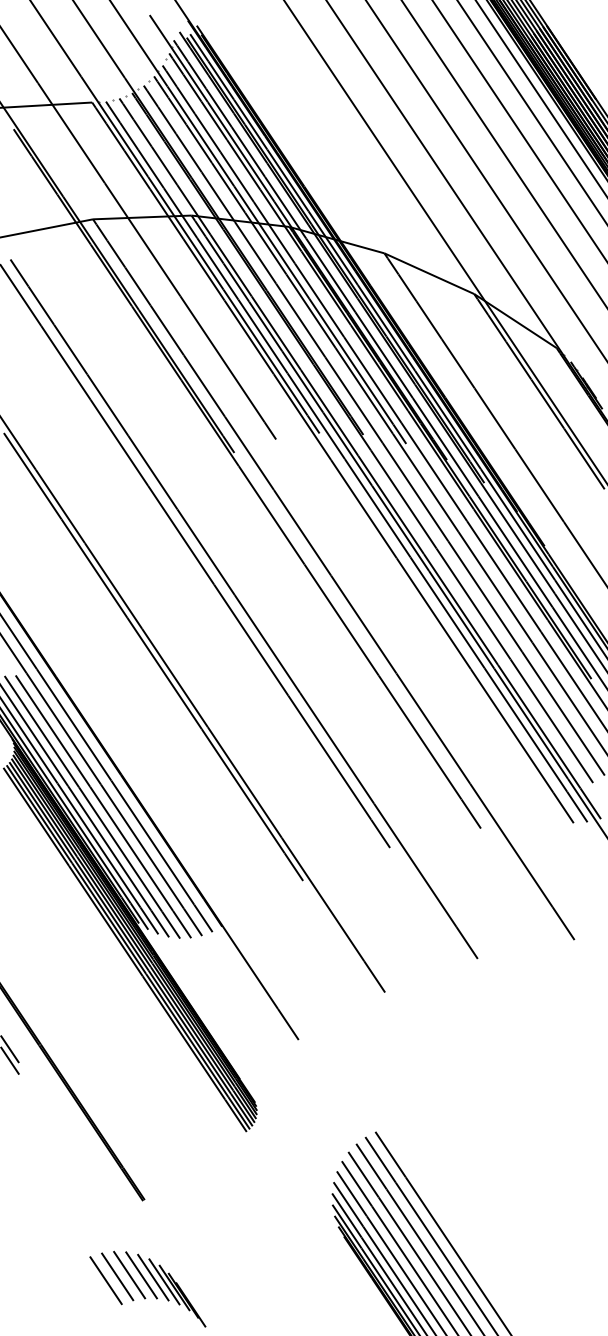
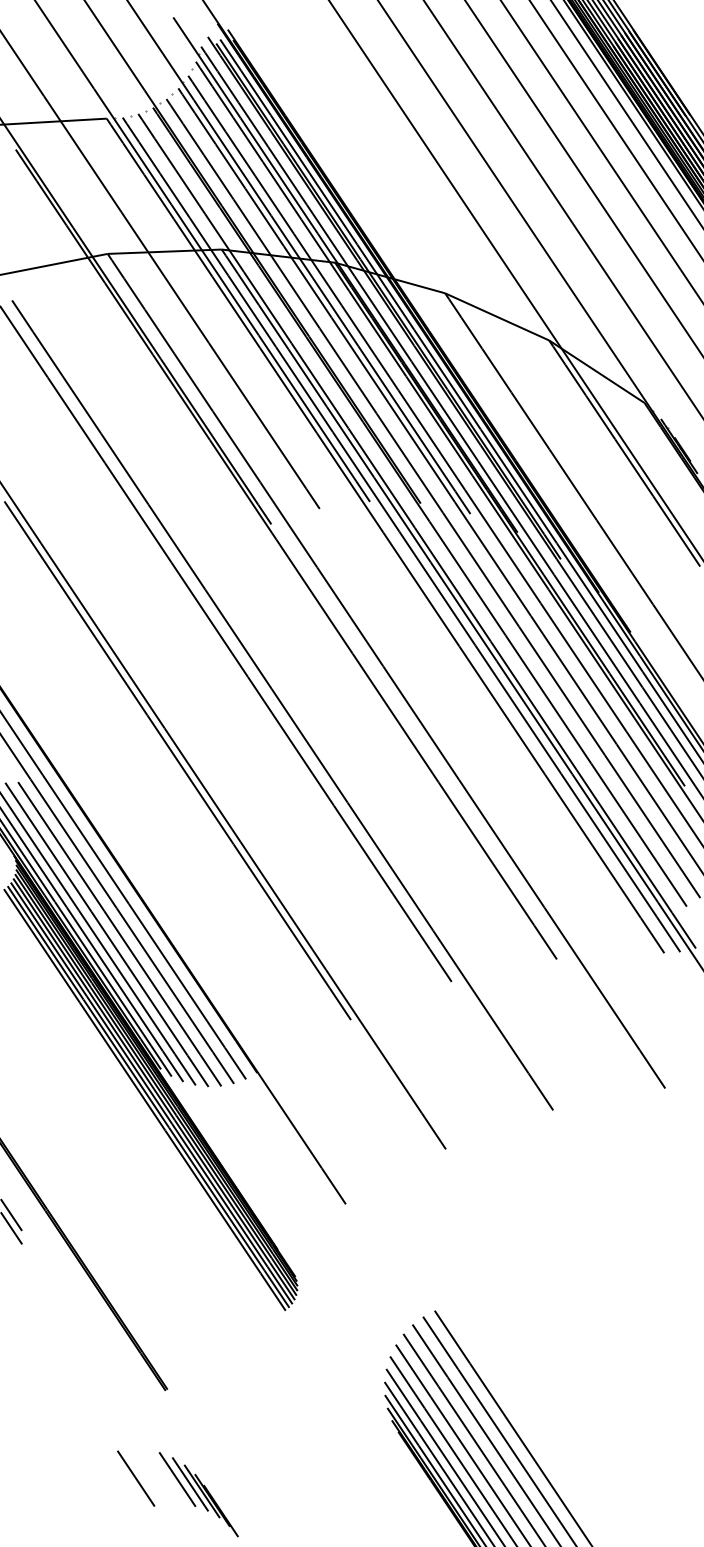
line: (129, 1275) -> (149, 1476), removed
line: (141, 1275) -> (163, 1476), removed
line: (105, 1281) -> (122, 1483), removed

